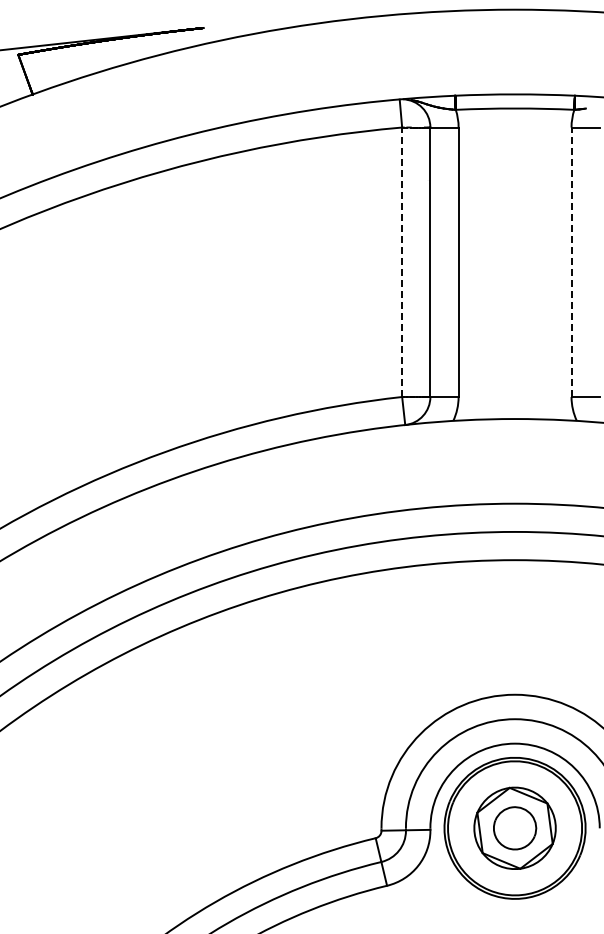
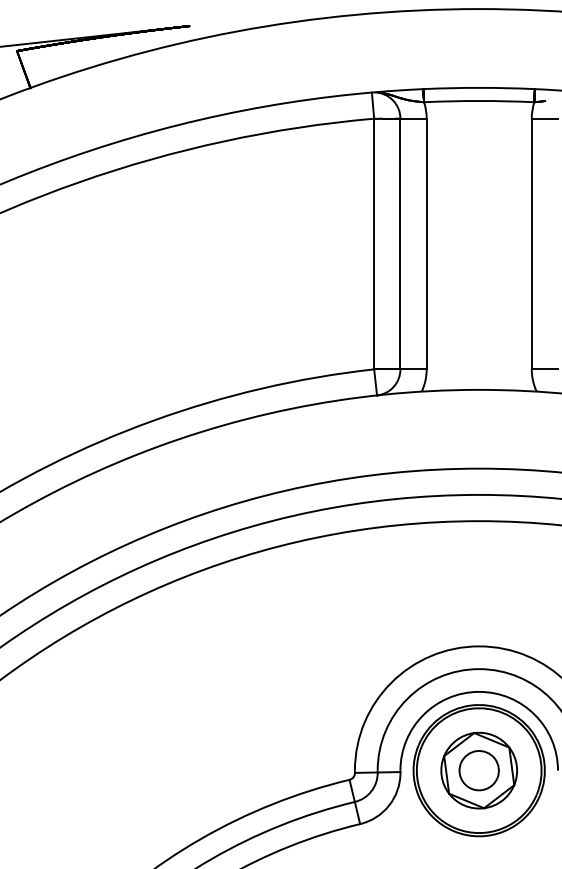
line: (402, 262) -> (374, 244), dashed -> solid
line: (571, 262) -> (531, 244), dashed -> solid

